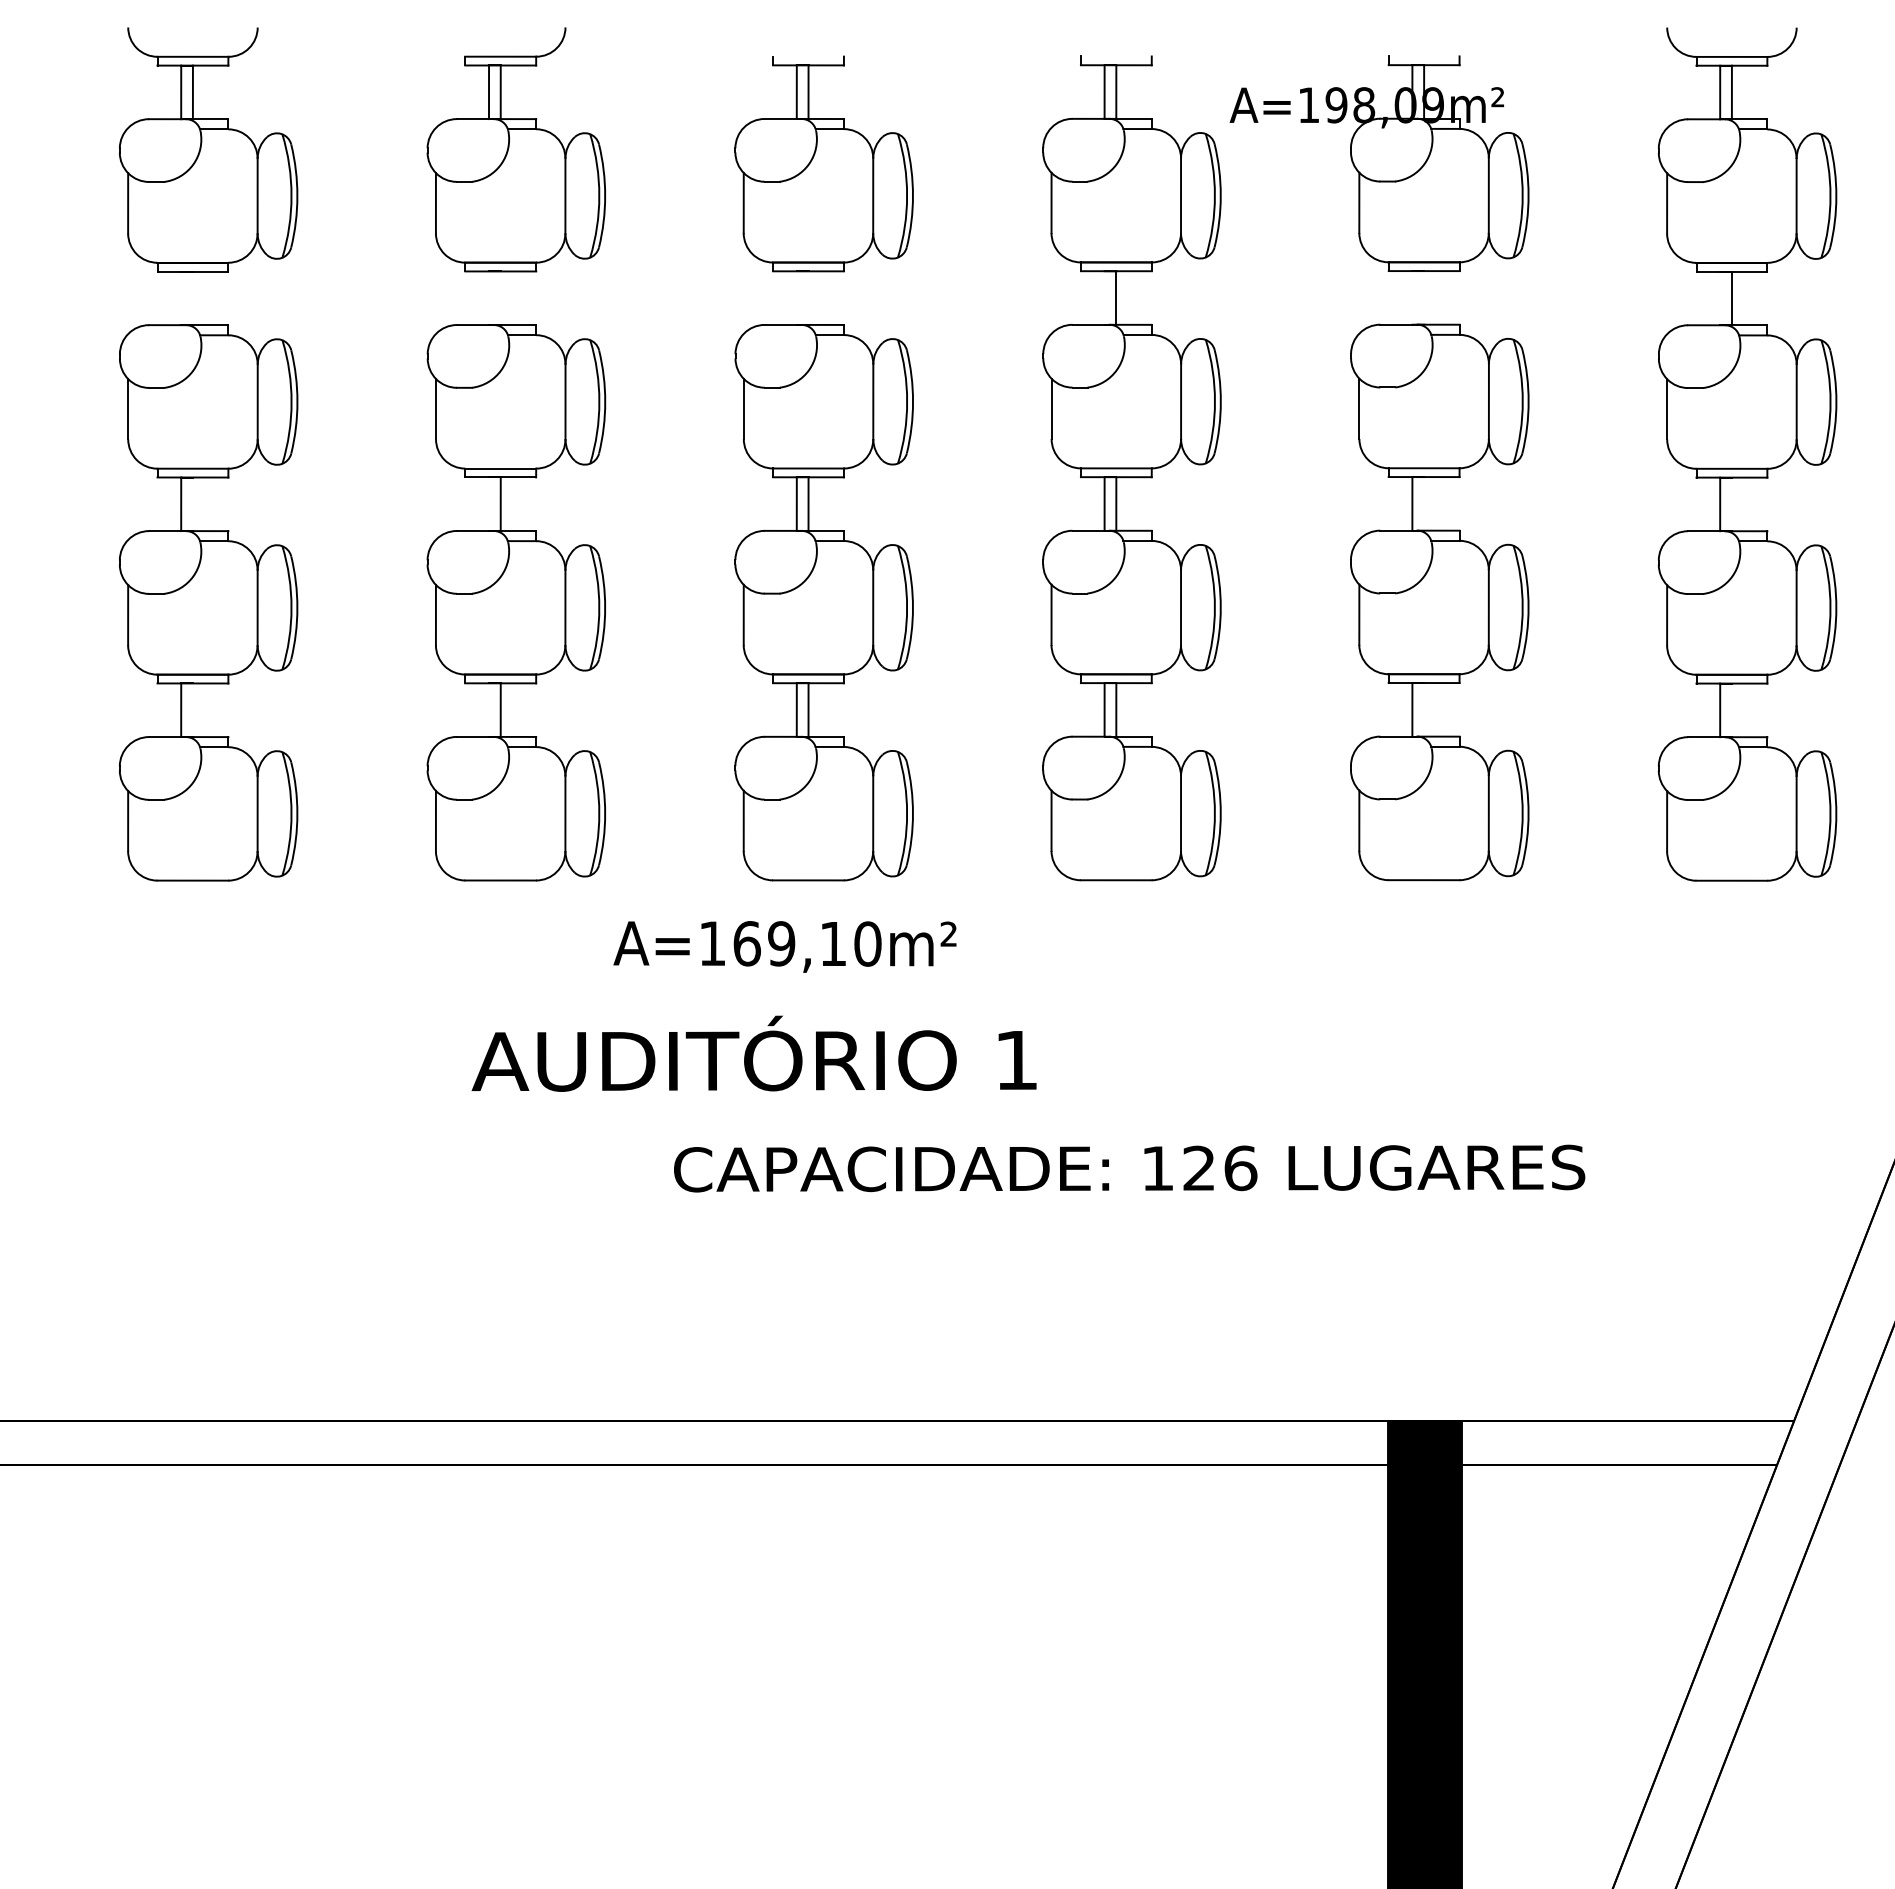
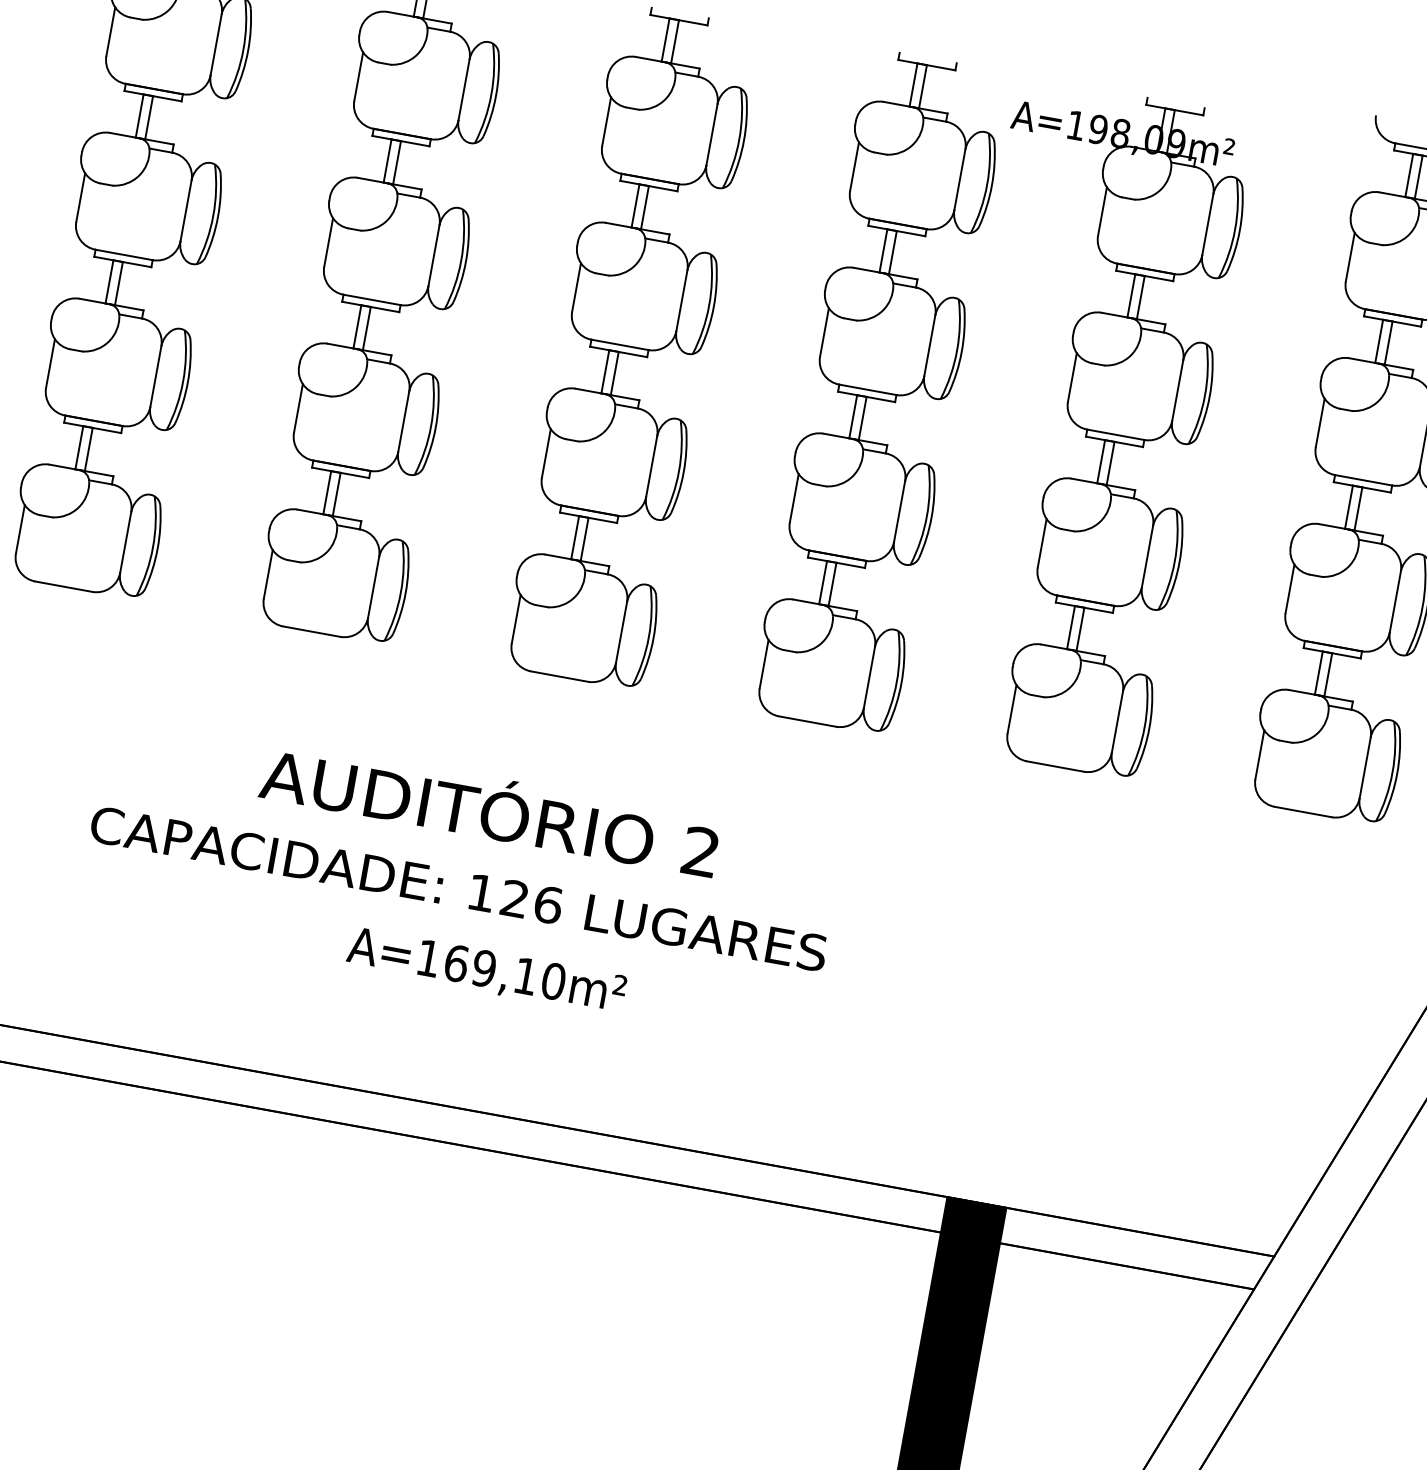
line: (796, 297) -> (635, 205), added
line: (808, 297) -> (644, 207), added
line: (1104, 297) -> (883, 250), added
line: (1412, 297) -> (1131, 295), added
line: (1424, 297) -> (1141, 297), added
line: (181, 298) -> (139, 116), added
line: (193, 298) -> (149, 117), added
line: (489, 298) -> (387, 161), added
line: (500, 298) -> (396, 162), added
line: (1720, 298) -> (1379, 341), added
line: (1424, 503) -> (1110, 463), added
line: (192, 504) -> (118, 283), added
line: (488, 504) -> (356, 327), added
line: (1731, 504) -> (1358, 508), added
line: (488, 709) -> (326, 492), added
line: (1424, 709) -> (1080, 629), added
line: (192, 710) -> (88, 449), added
line: (1731, 710) -> (1327, 674), added
text: (784, 946) -> (486, 971), moved
text: (1015, 1059) -> (700, 851), 1 -> 2
text: (1129, 1168) -> (458, 888), moved

